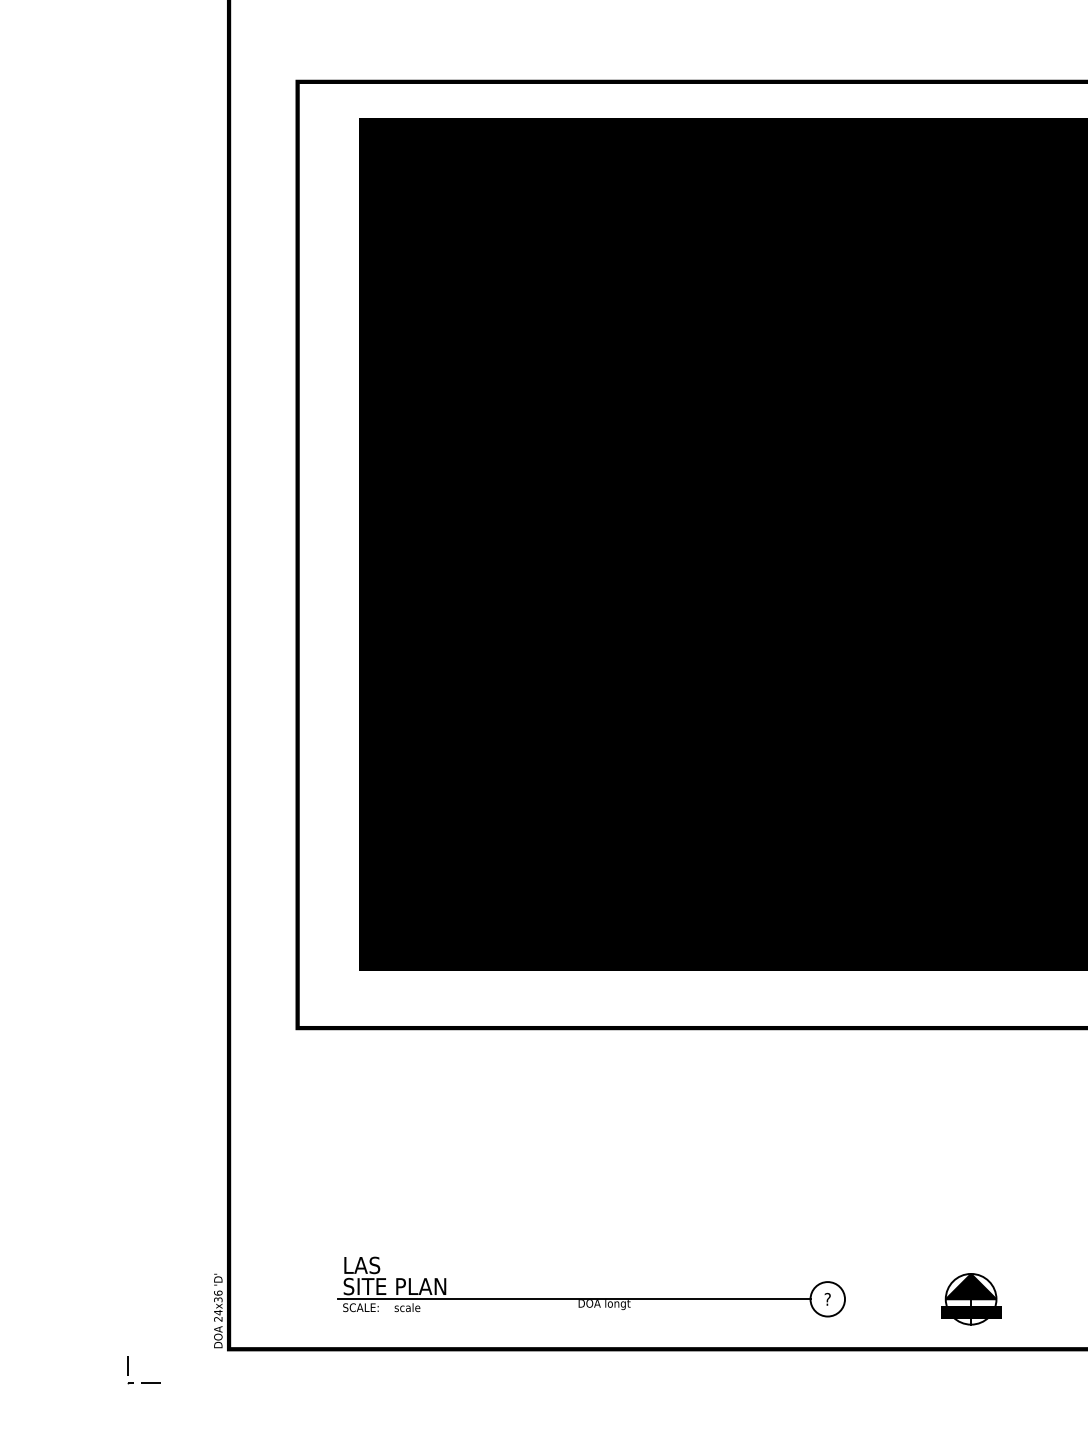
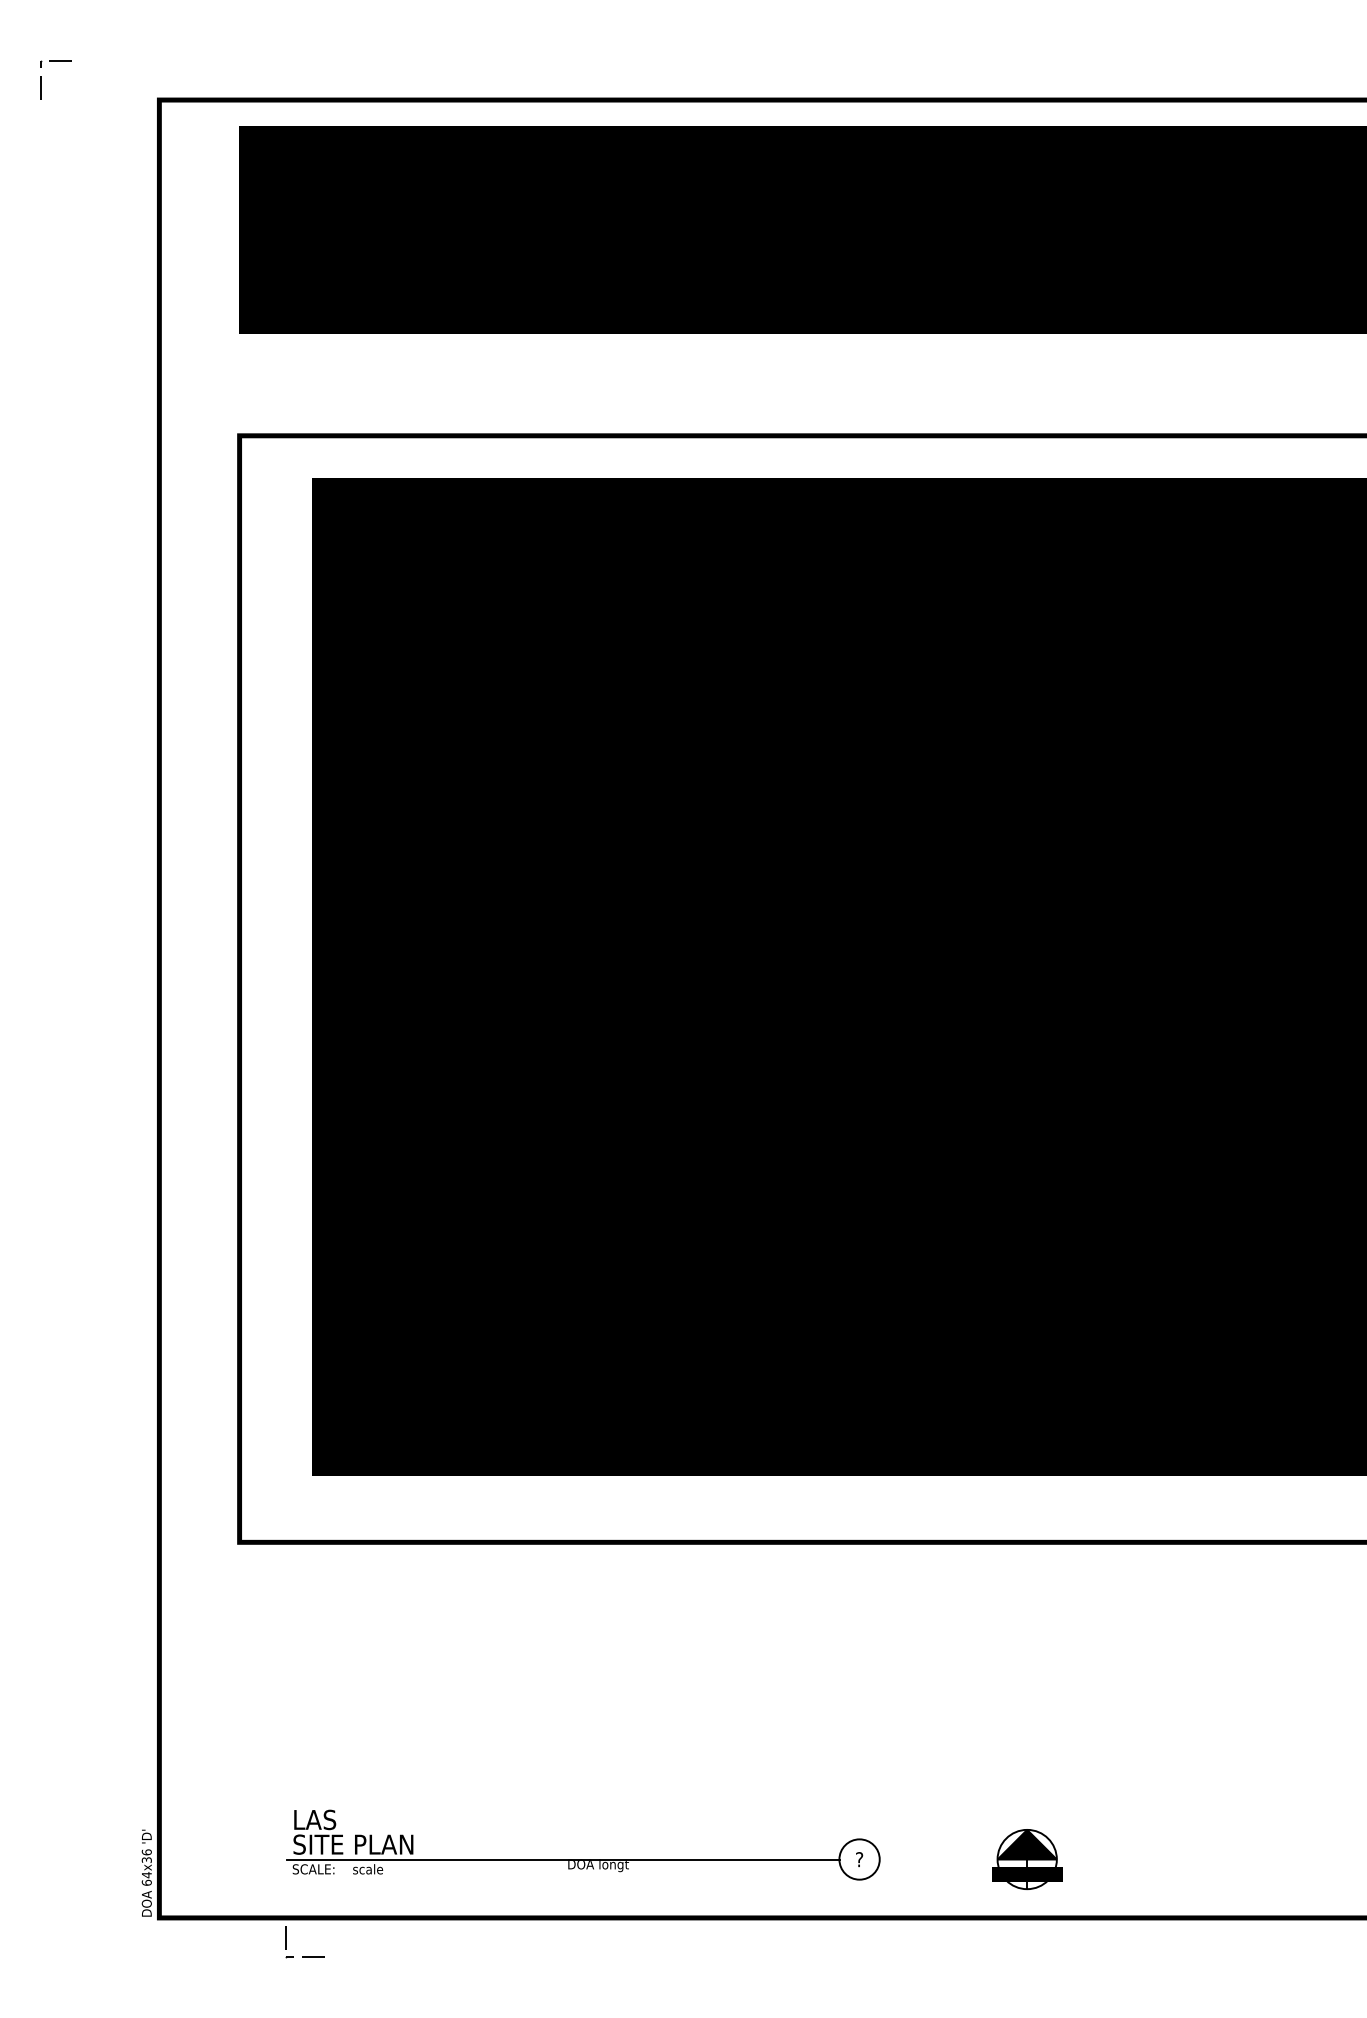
text: (218, 1318) -> (146, 1882), 24x36 -> 64x36
line: (143, 1382) -> (304, 1956), moved

